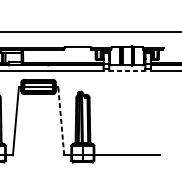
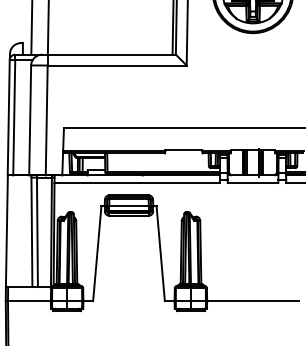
line: (127, 71) -> (253, 183), dashed -> solid
line: (61, 121) -> (160, 253), dashed -> solid

